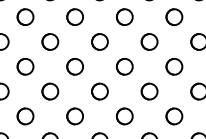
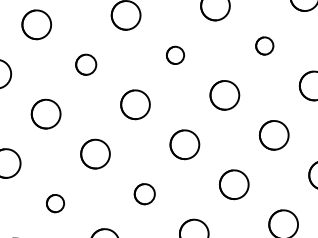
part: (50, 41) -> (86, 63), size x0.7
circle: (99, 41) -> (174, 54), size x0.6
part: (149, 41) -> (264, 45), size x0.6
part: (25, 116) -> (55, 203), size x0.6
part: (74, 116) -> (143, 194), size x0.7

